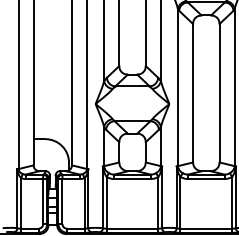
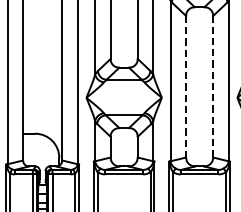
line: (219, 92) -> (213, 85), solid -> dashed
line: (193, 93) -> (186, 87), solid -> dashed

